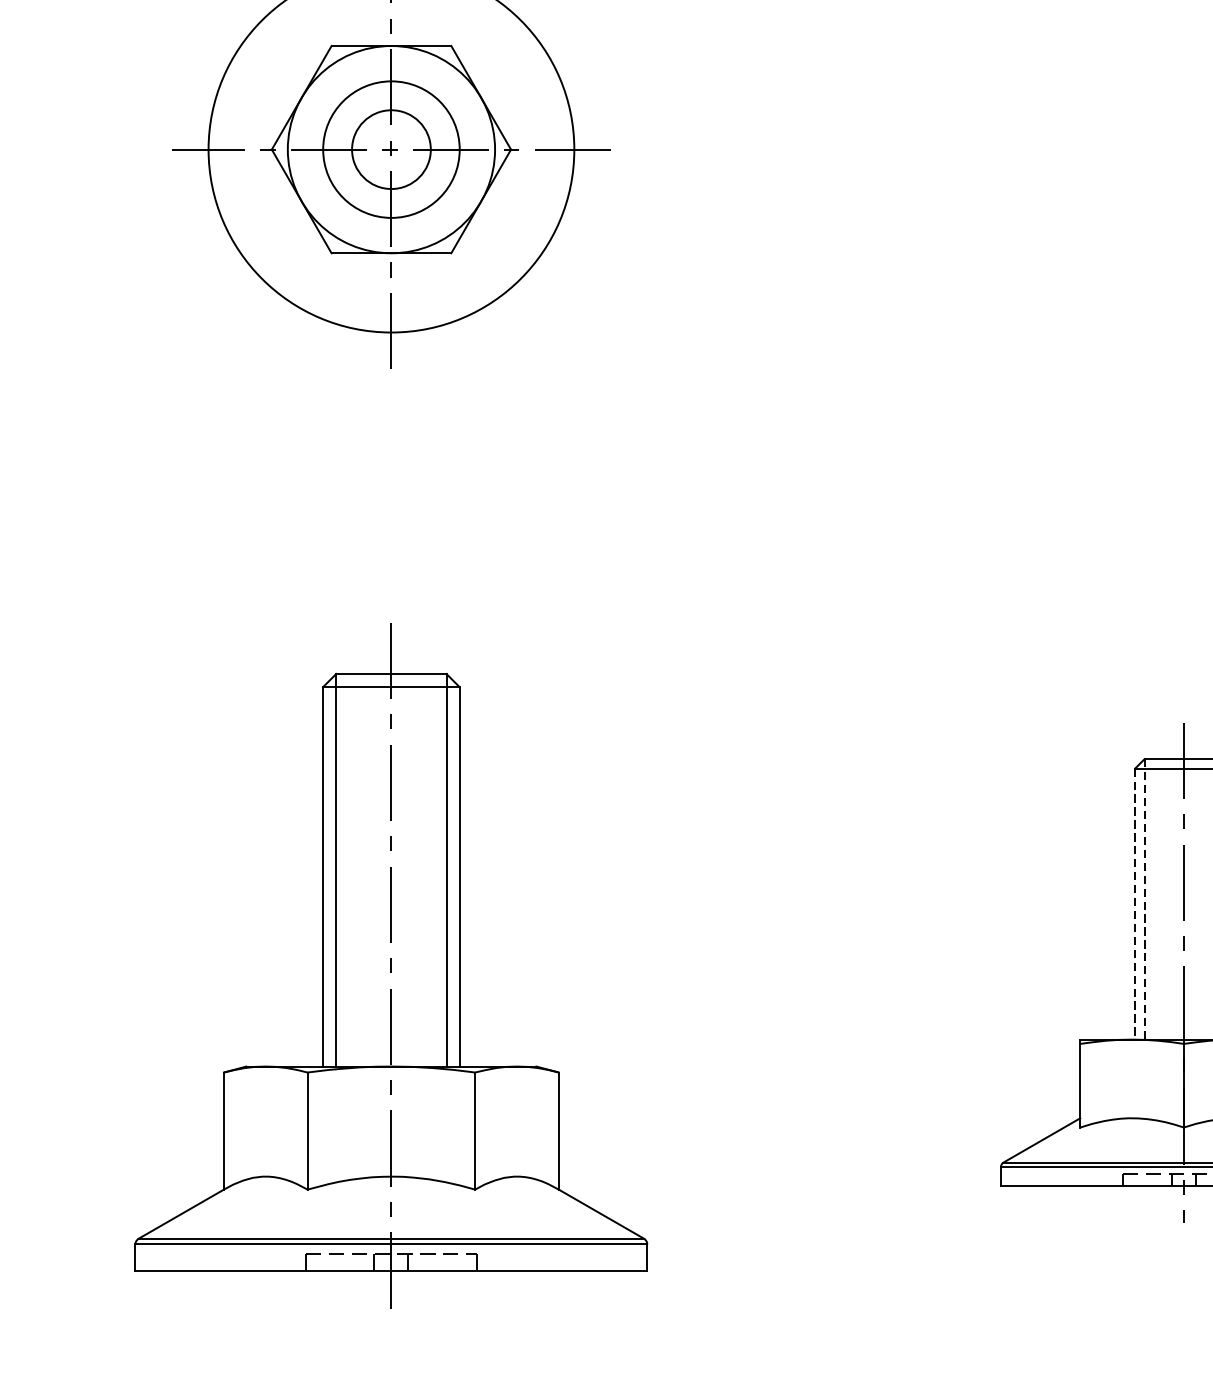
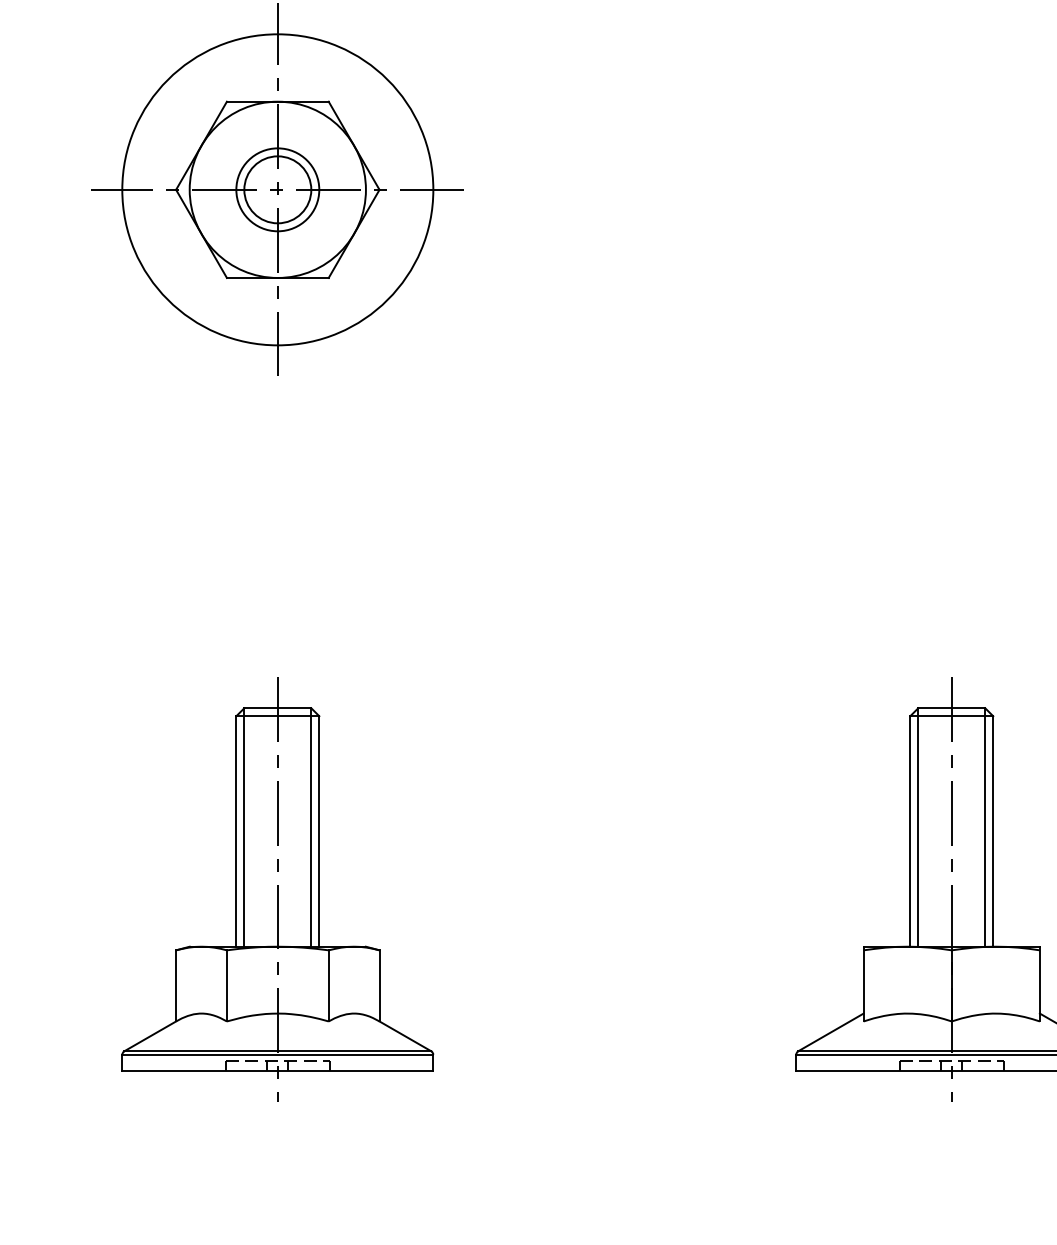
circle: (391, 149) -> (277, 189), size x0.71
line: (1144, 899) -> (918, 827), dashed -> solid
line: (1135, 904) -> (910, 831), dashed -> solid
part: (391, 972) -> (277, 889), size x0.71

